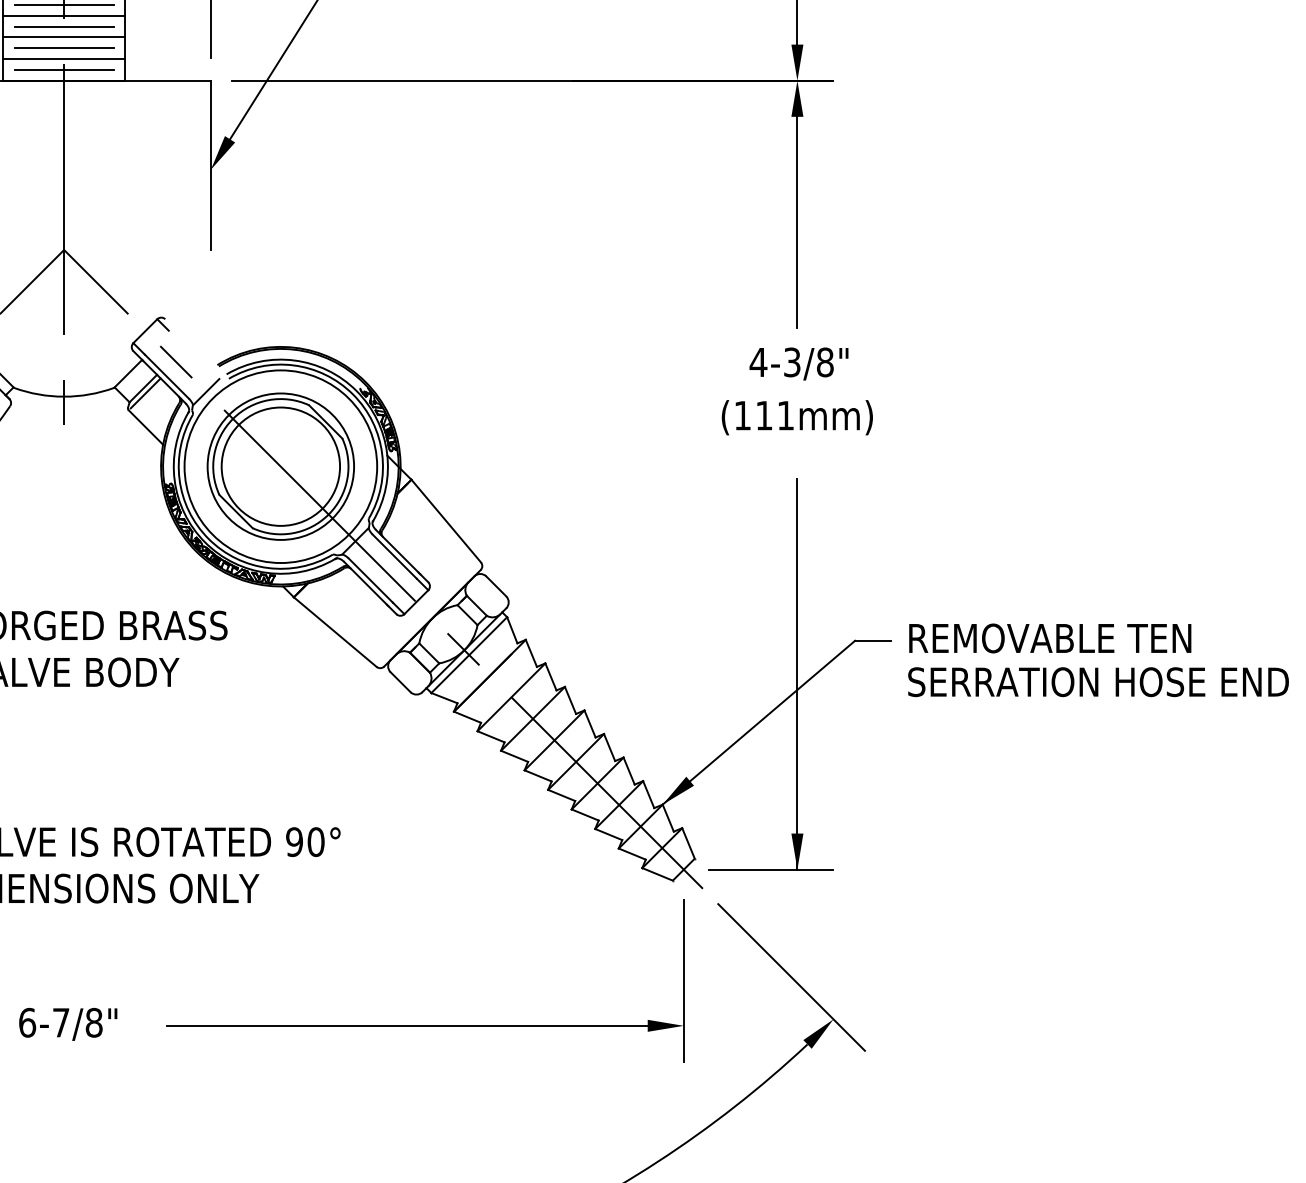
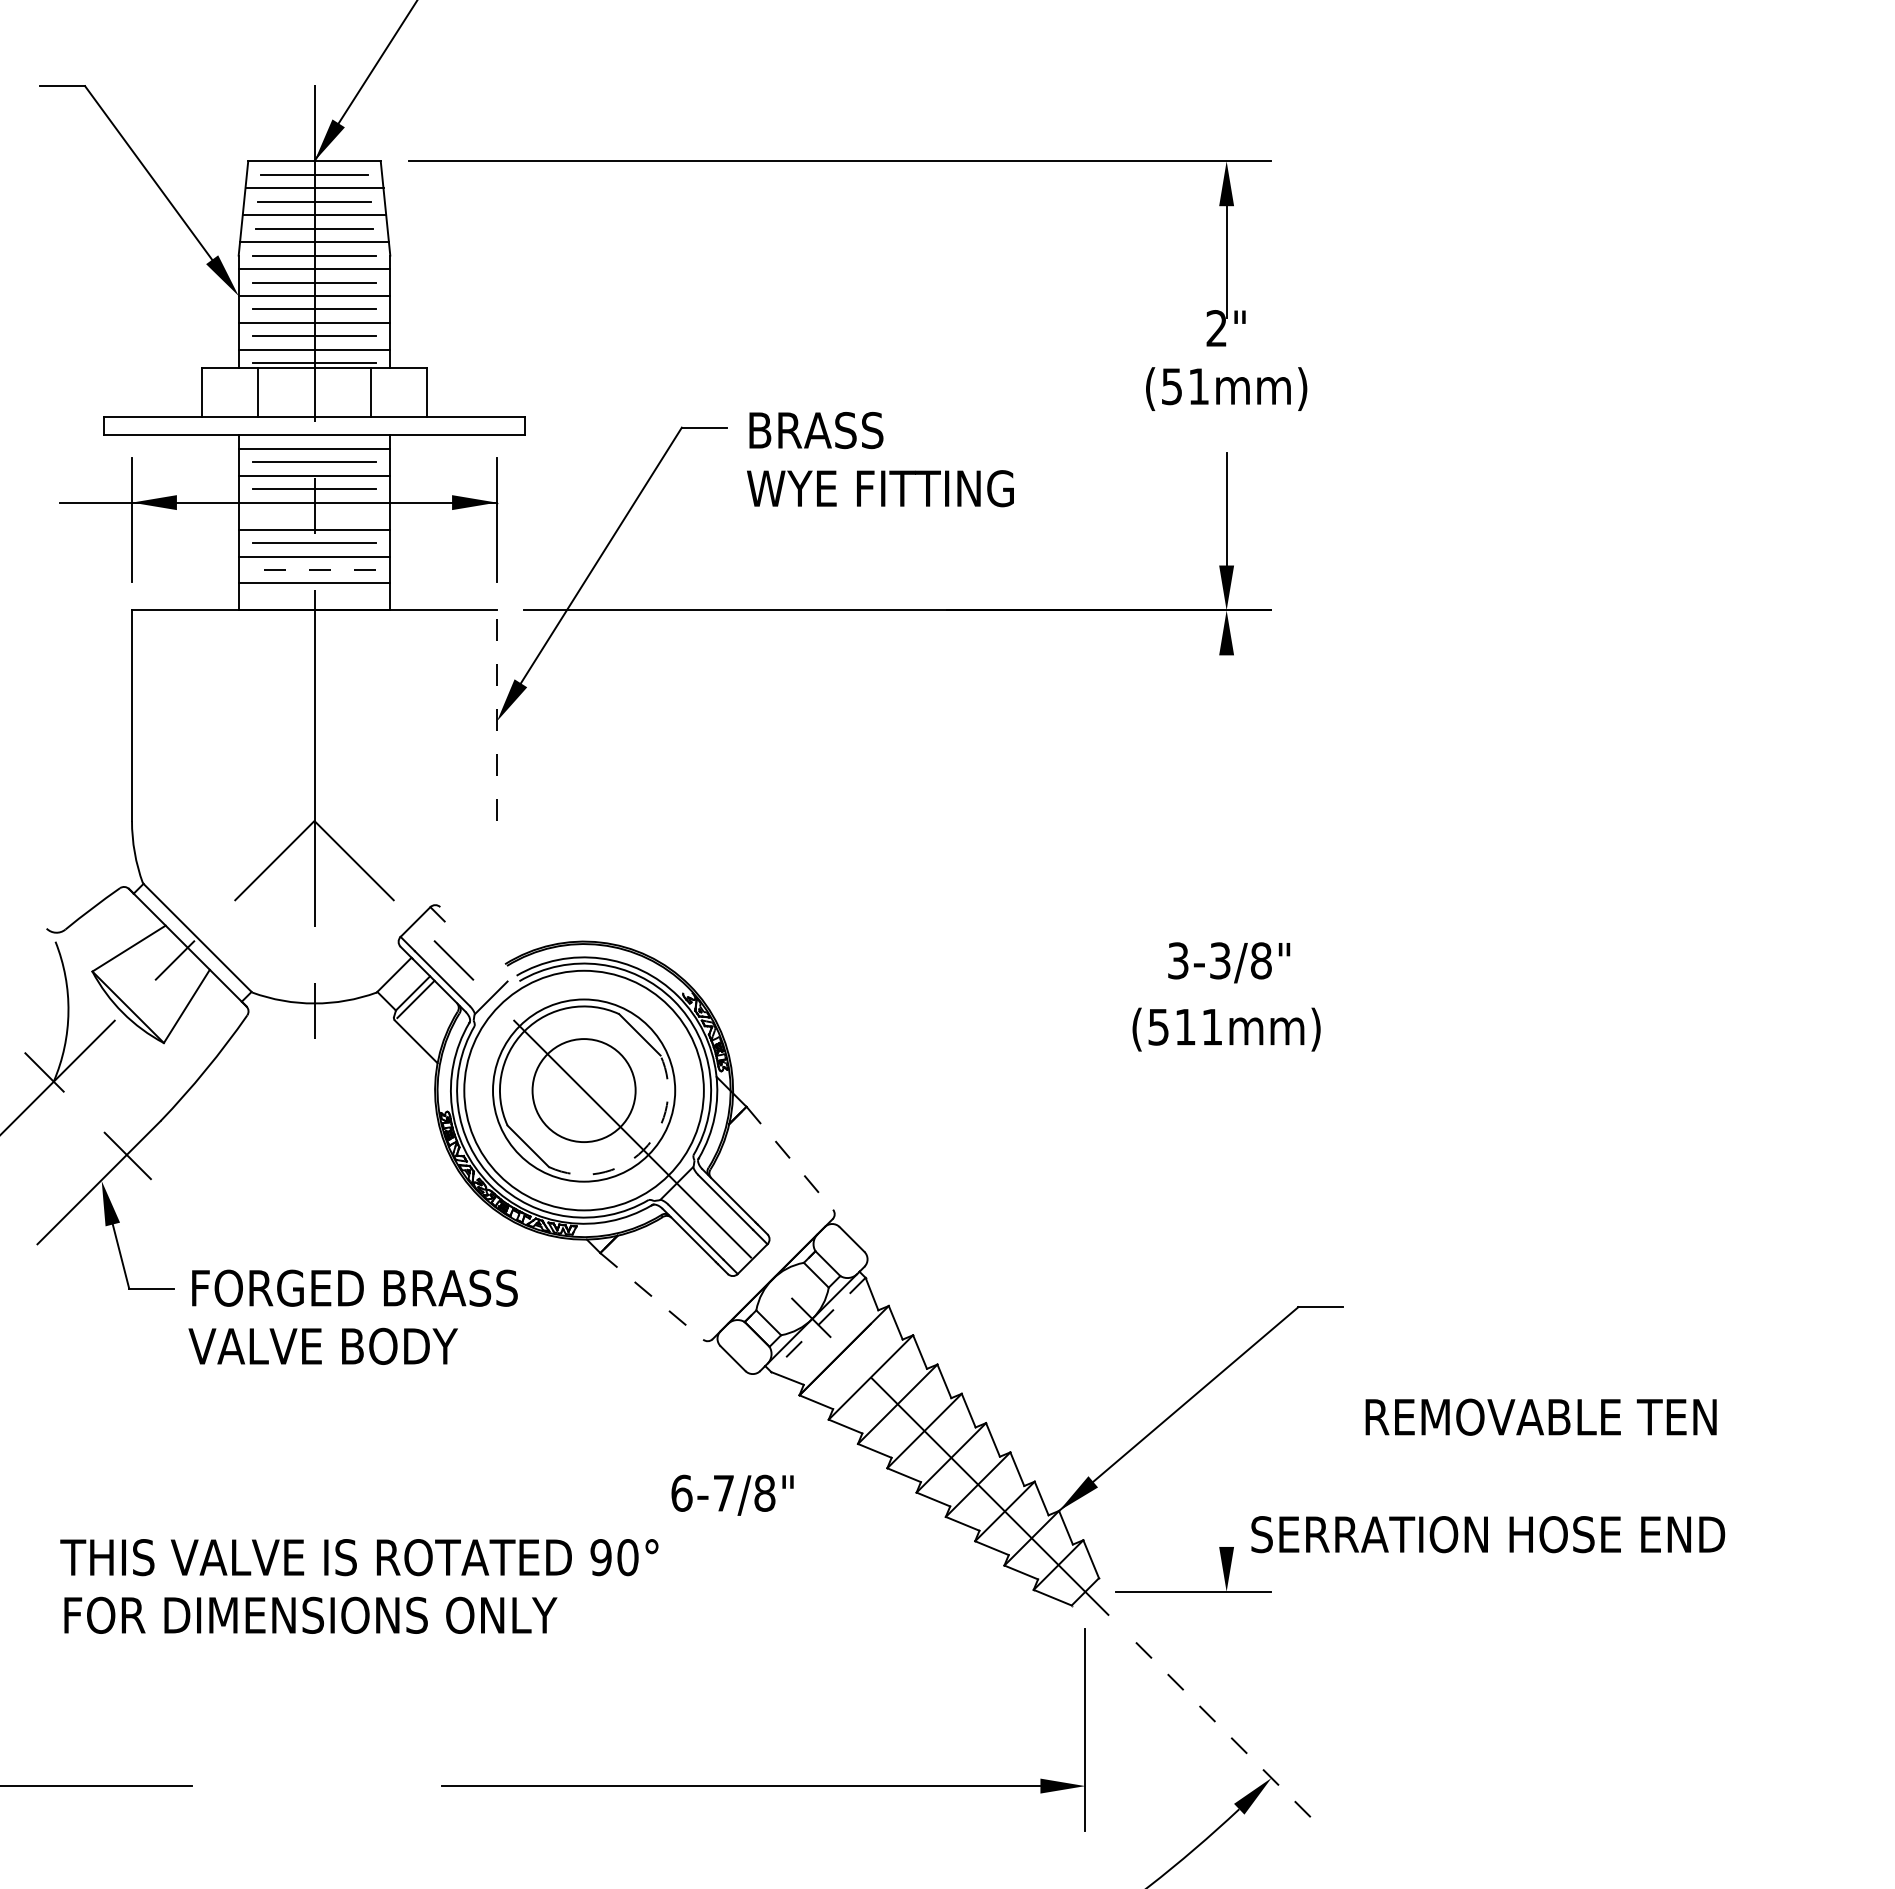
line: (64, 5) -> (314, 516), removed
line: (64, 48) -> (314, 570), solid -> dashed
line: (64, 69) -> (314, 596), removed
line: (210, 165) -> (496, 715), solid -> dashed
line: (797, 222) -> (1226, 786), removed
text: (758, 362) -> (1178, 960), 4-3/8" -> 3-3/8"
text: (742, 415) -> (1158, 1027), (111mm) -> (511mm)
circle: (280, 466) -> (583, 1090), size x0.7
arc: (328, 514) -> (643, 1150), solid -> dashed
line: (446, 521) -> (790, 1158), solid -> dashed
line: (335, 632) -> (652, 1296), solid -> dashed
text: (1049, 637) -> (1540, 1416), moved
line: (469, 654) -> (818, 1324), solid -> dashed
line: (797, 674) -> (1226, 1348), removed
text: (1098, 682) -> (1488, 1534), moved
line: (791, 977) -> (1219, 1725), solid -> dashed
text: (68, 1023) -> (732, 1494), moved

